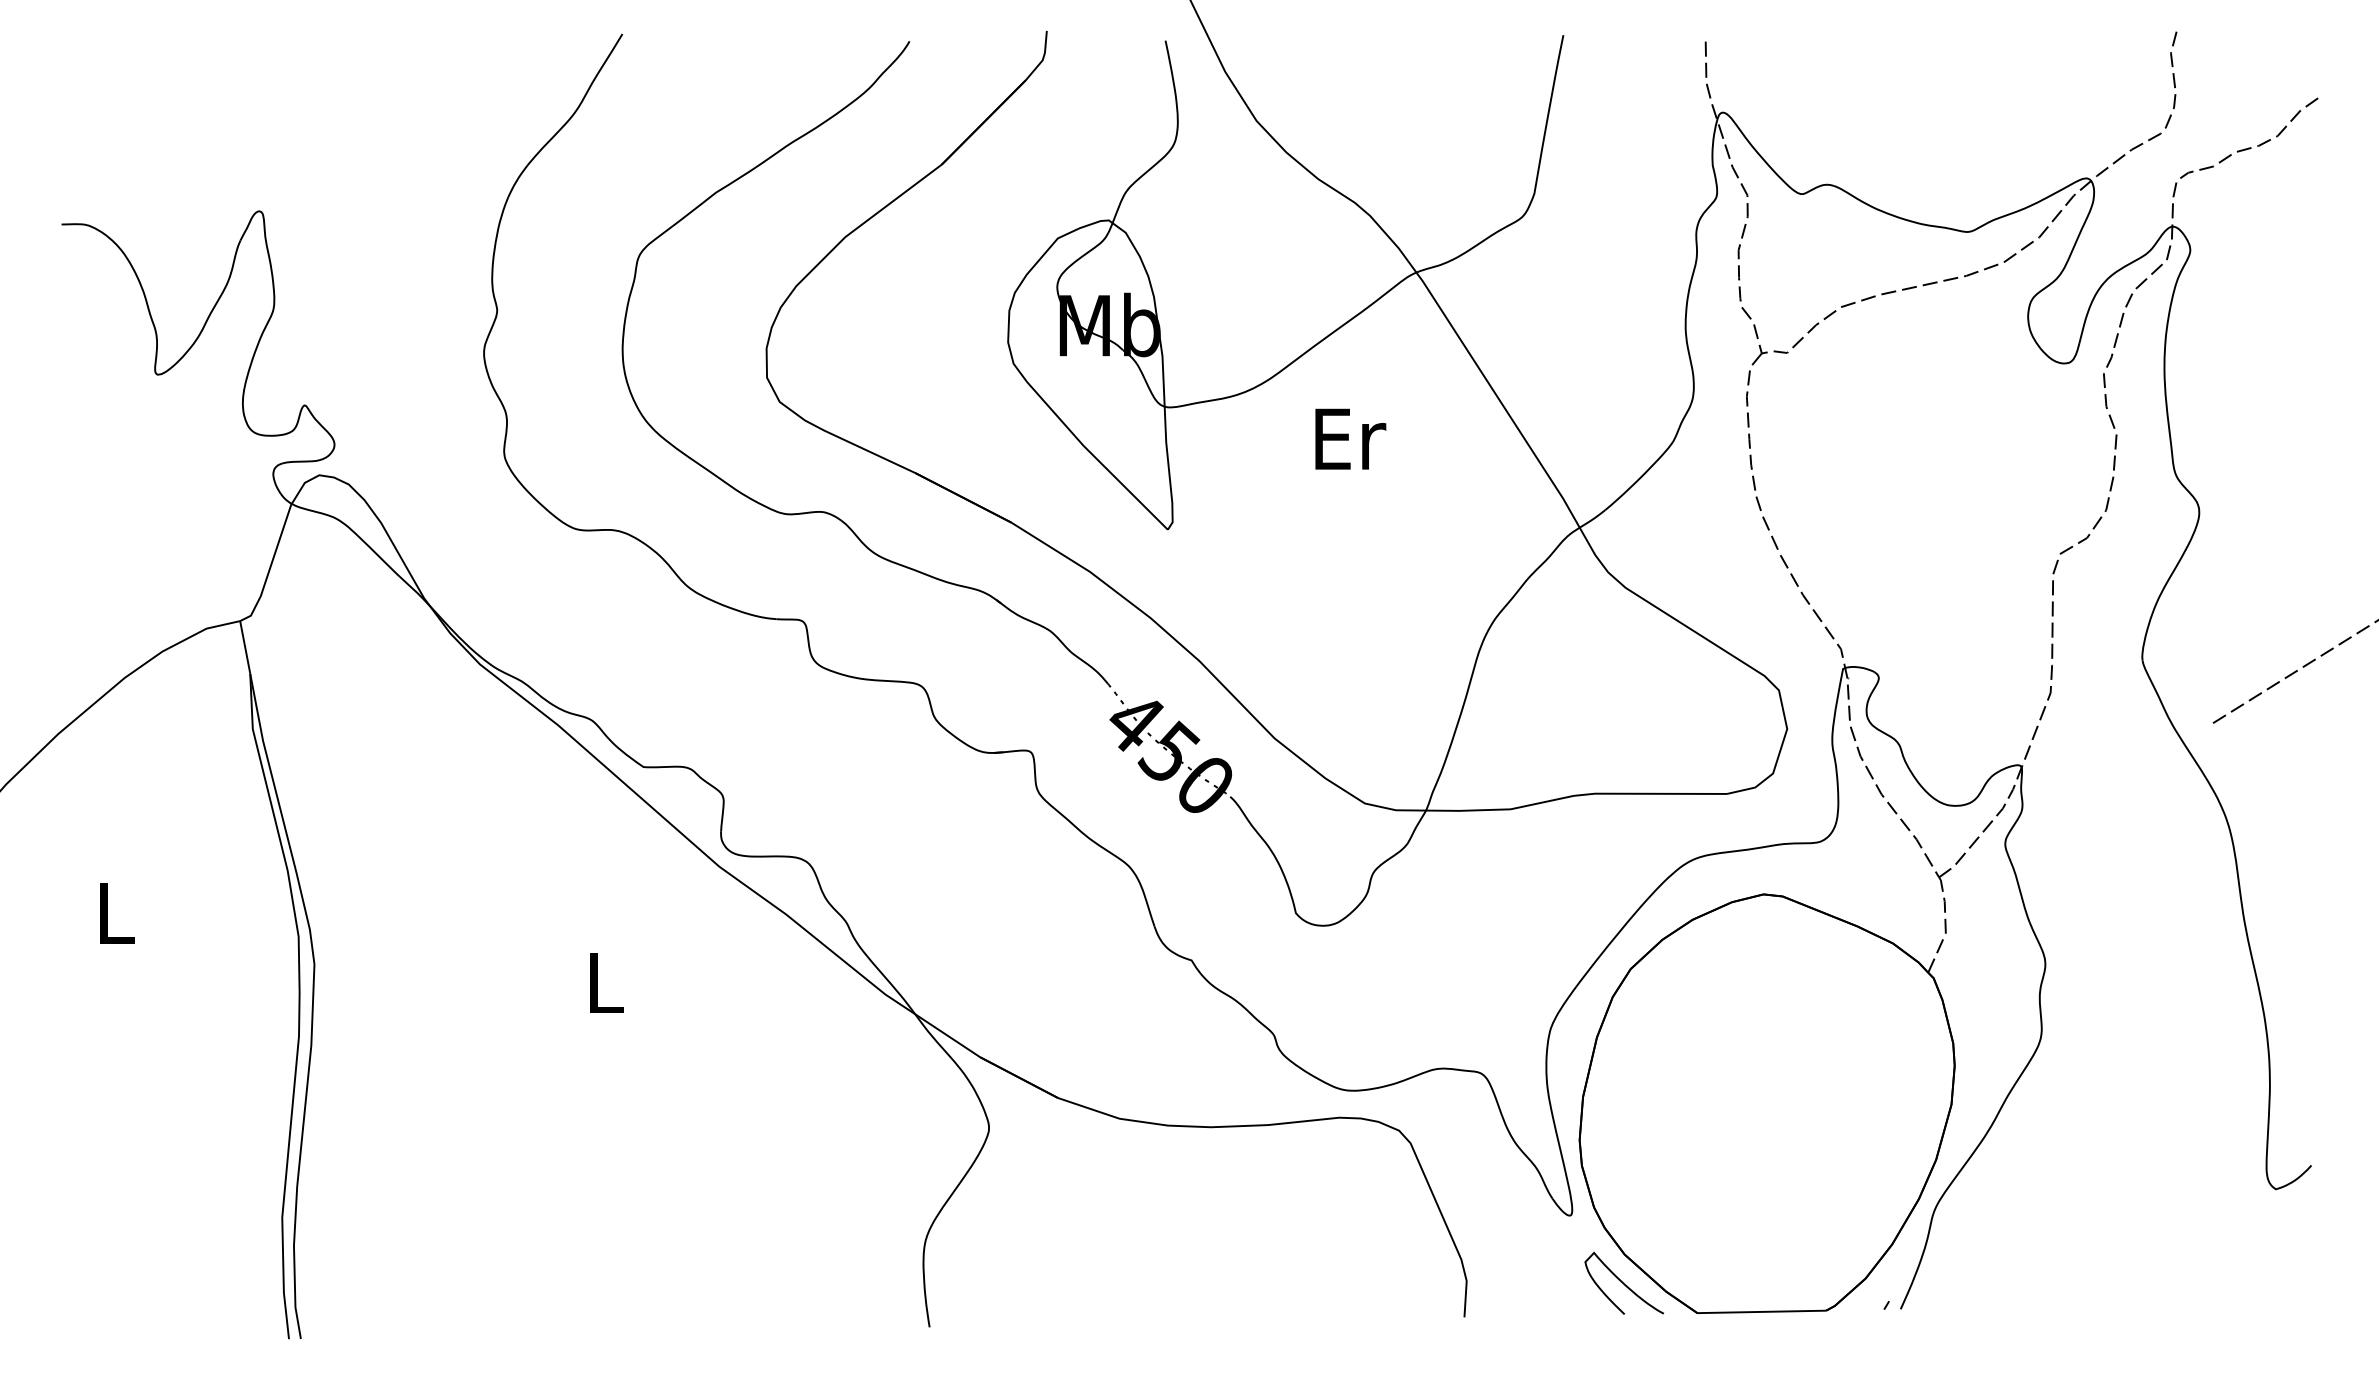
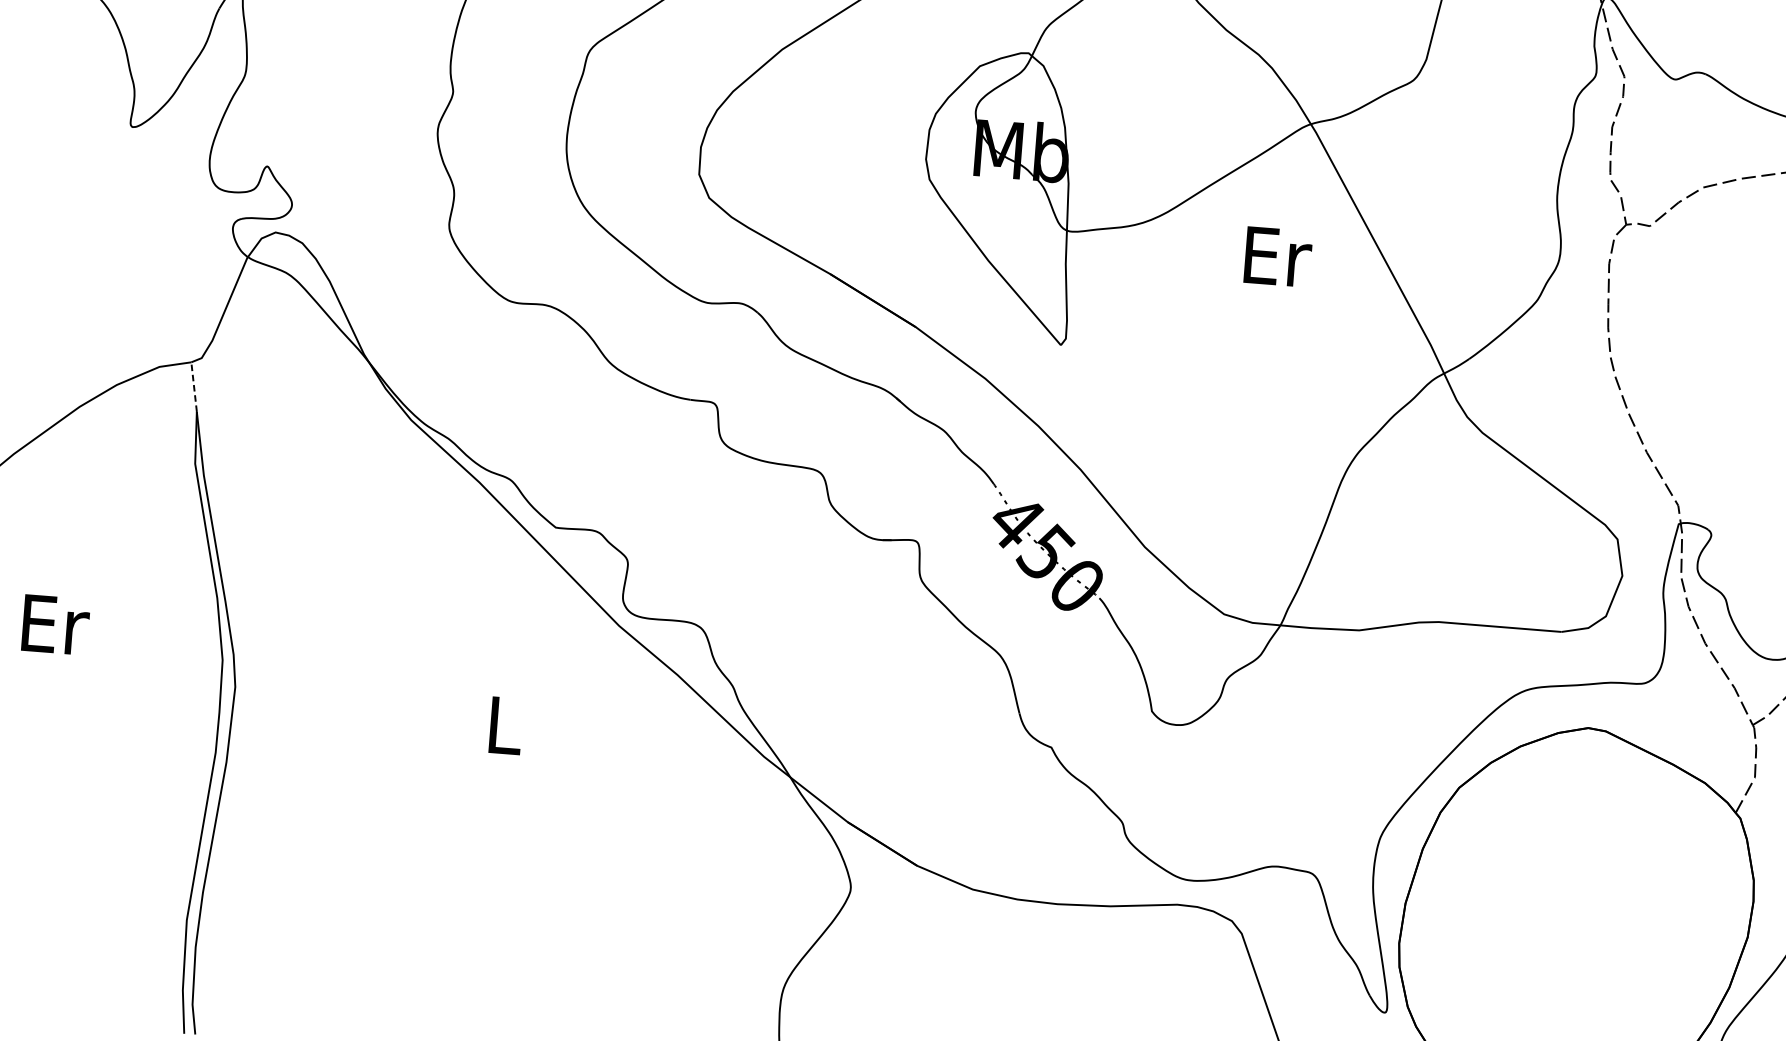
text: (1350, 438) -> (1278, 256), moved
line: (245, 647) -> (194, 387), solid -> dashed
text: (117, 912) -> (55, 624), L -> Er

